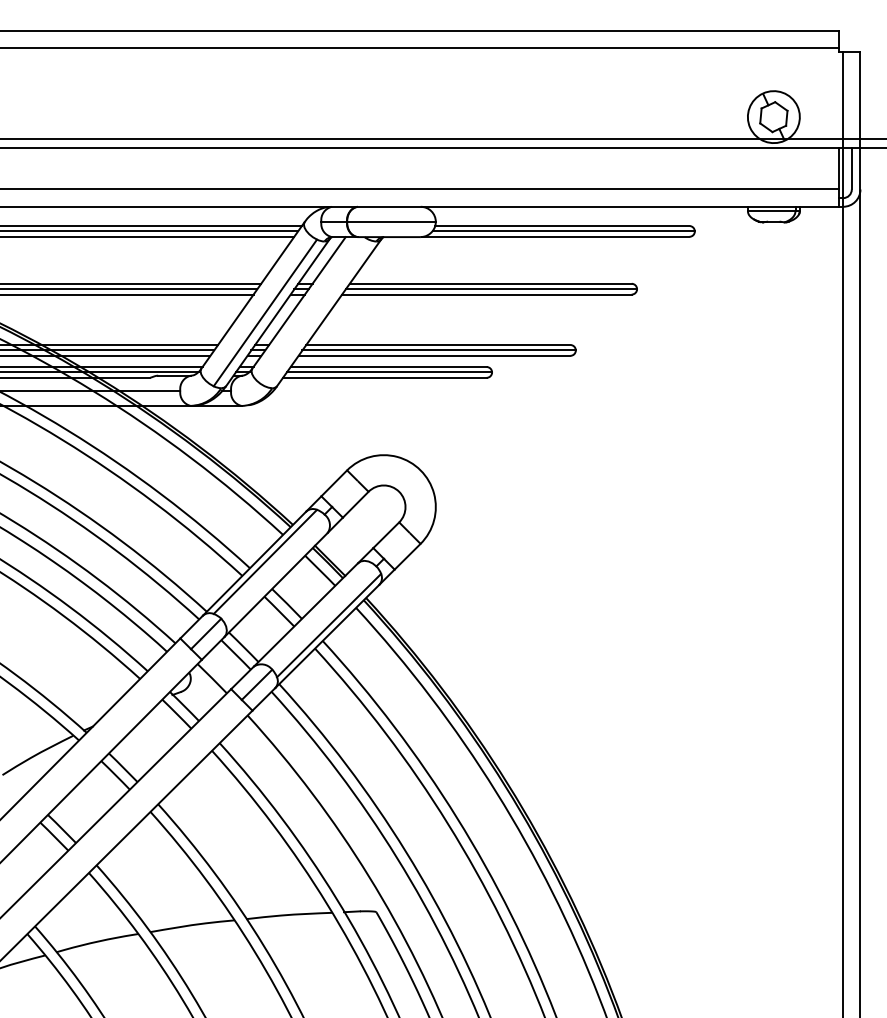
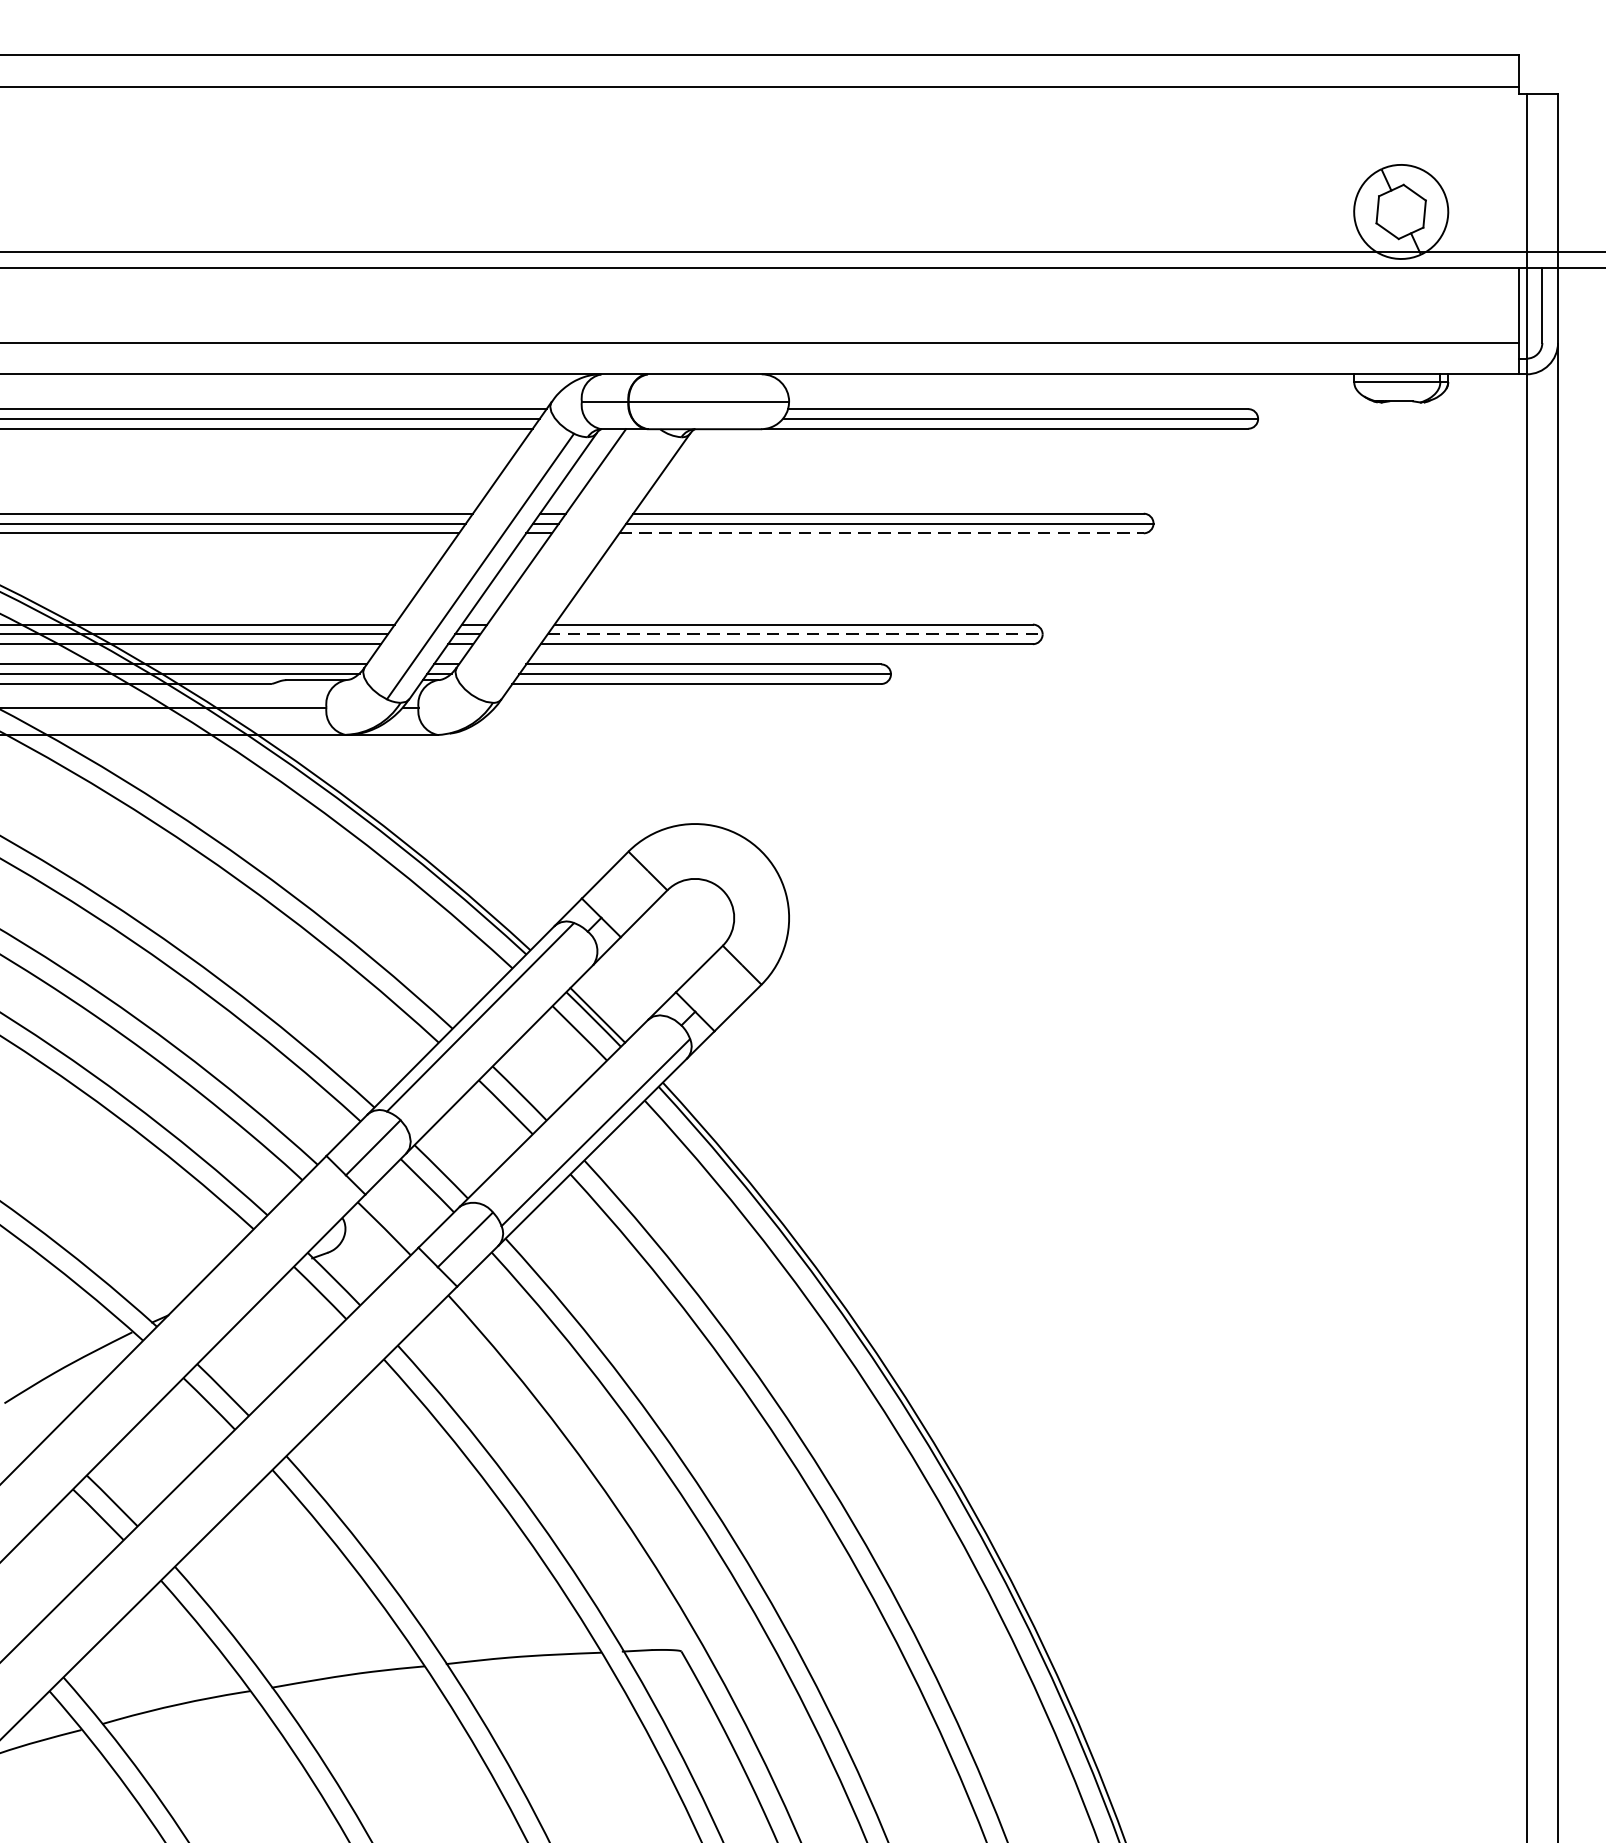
line: (486, 294) -> (880, 533), solid -> dashed
line: (439, 350) -> (795, 634), solid -> dashed

